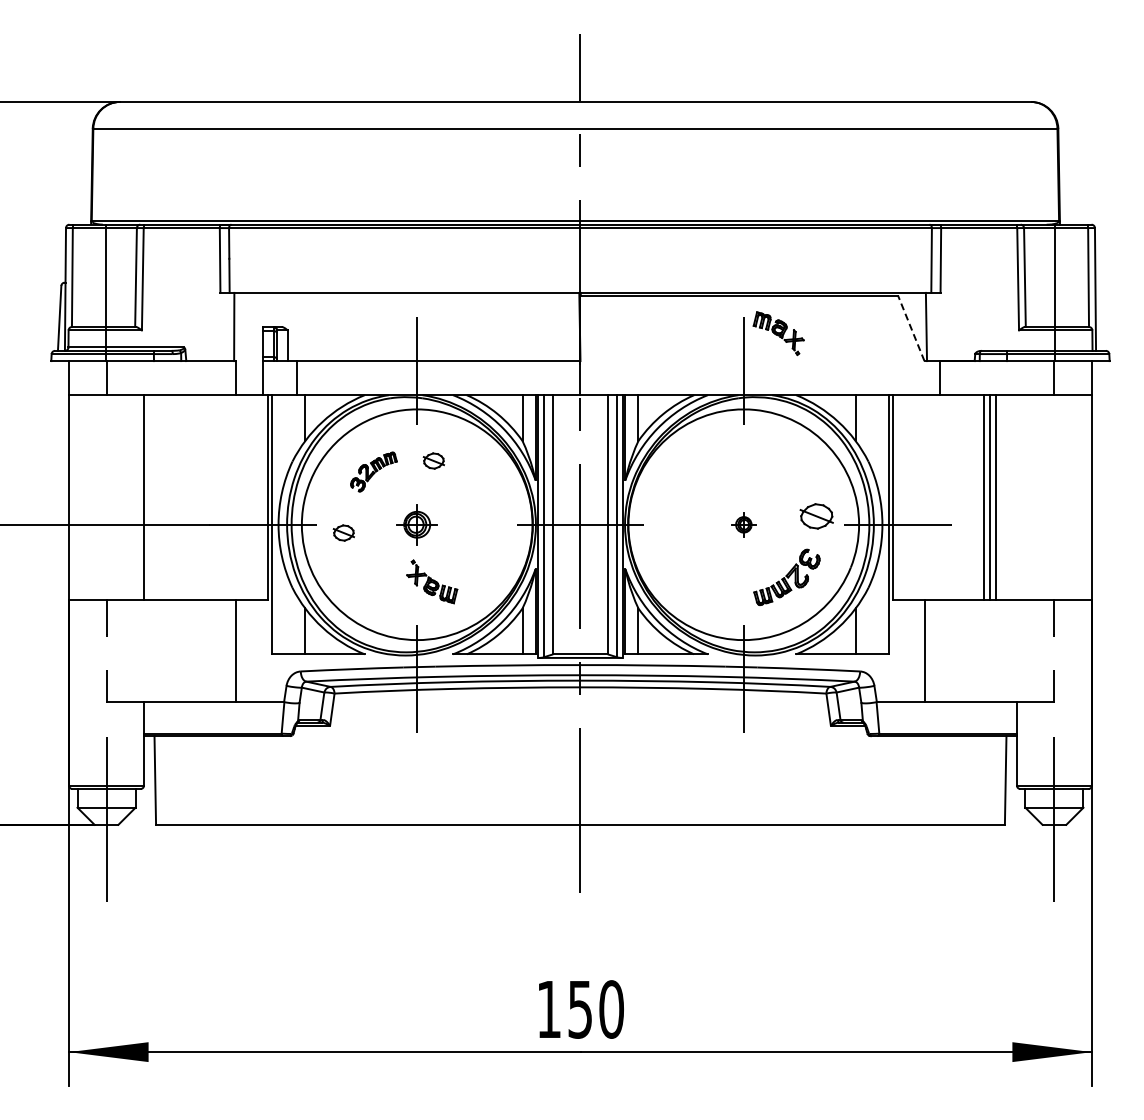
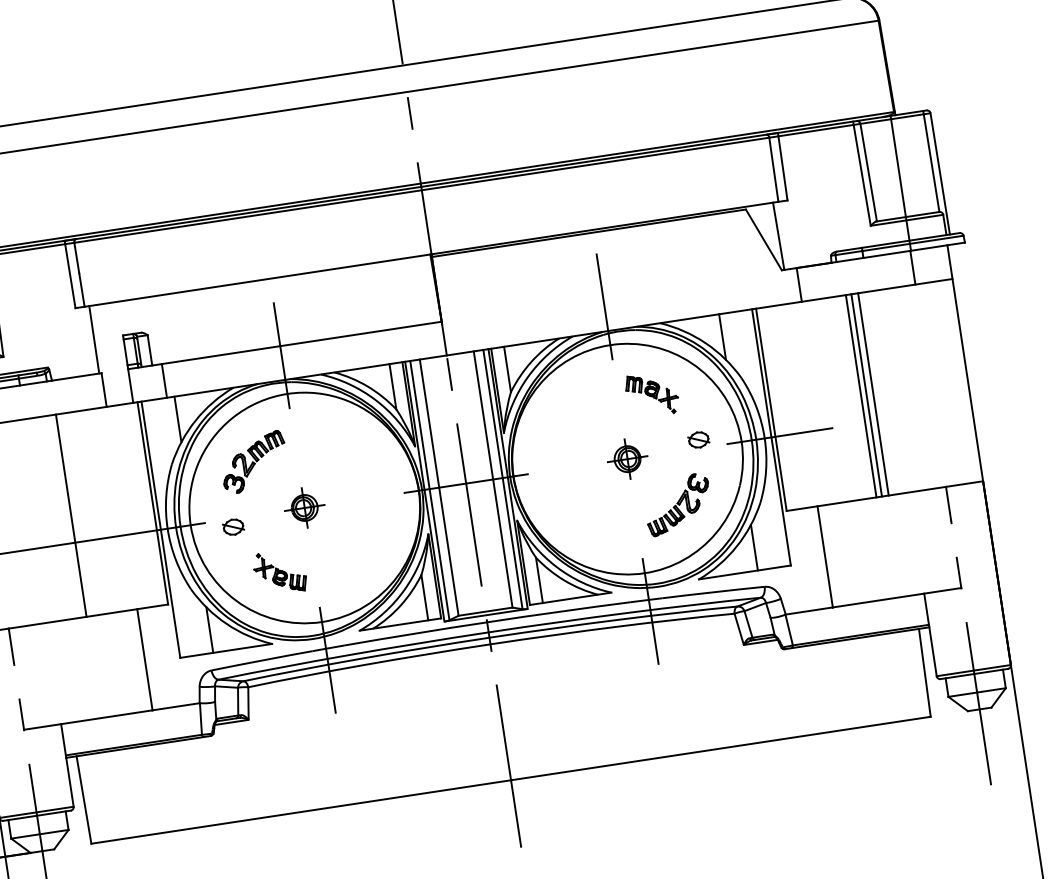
line: (911, 327) -> (763, 239), dashed -> solid
part: (778, 333) -> (651, 394), moved
part: (433, 460) -> (311, 442), removed
part: (373, 471) -> (253, 461), size x1.43
line: (144, 497) -> (71, 515), moved
part: (817, 516) -> (699, 439), size x0.62
part: (743, 524) -> (627, 458), size x1.67
part: (432, 581) -> (280, 572), moved

